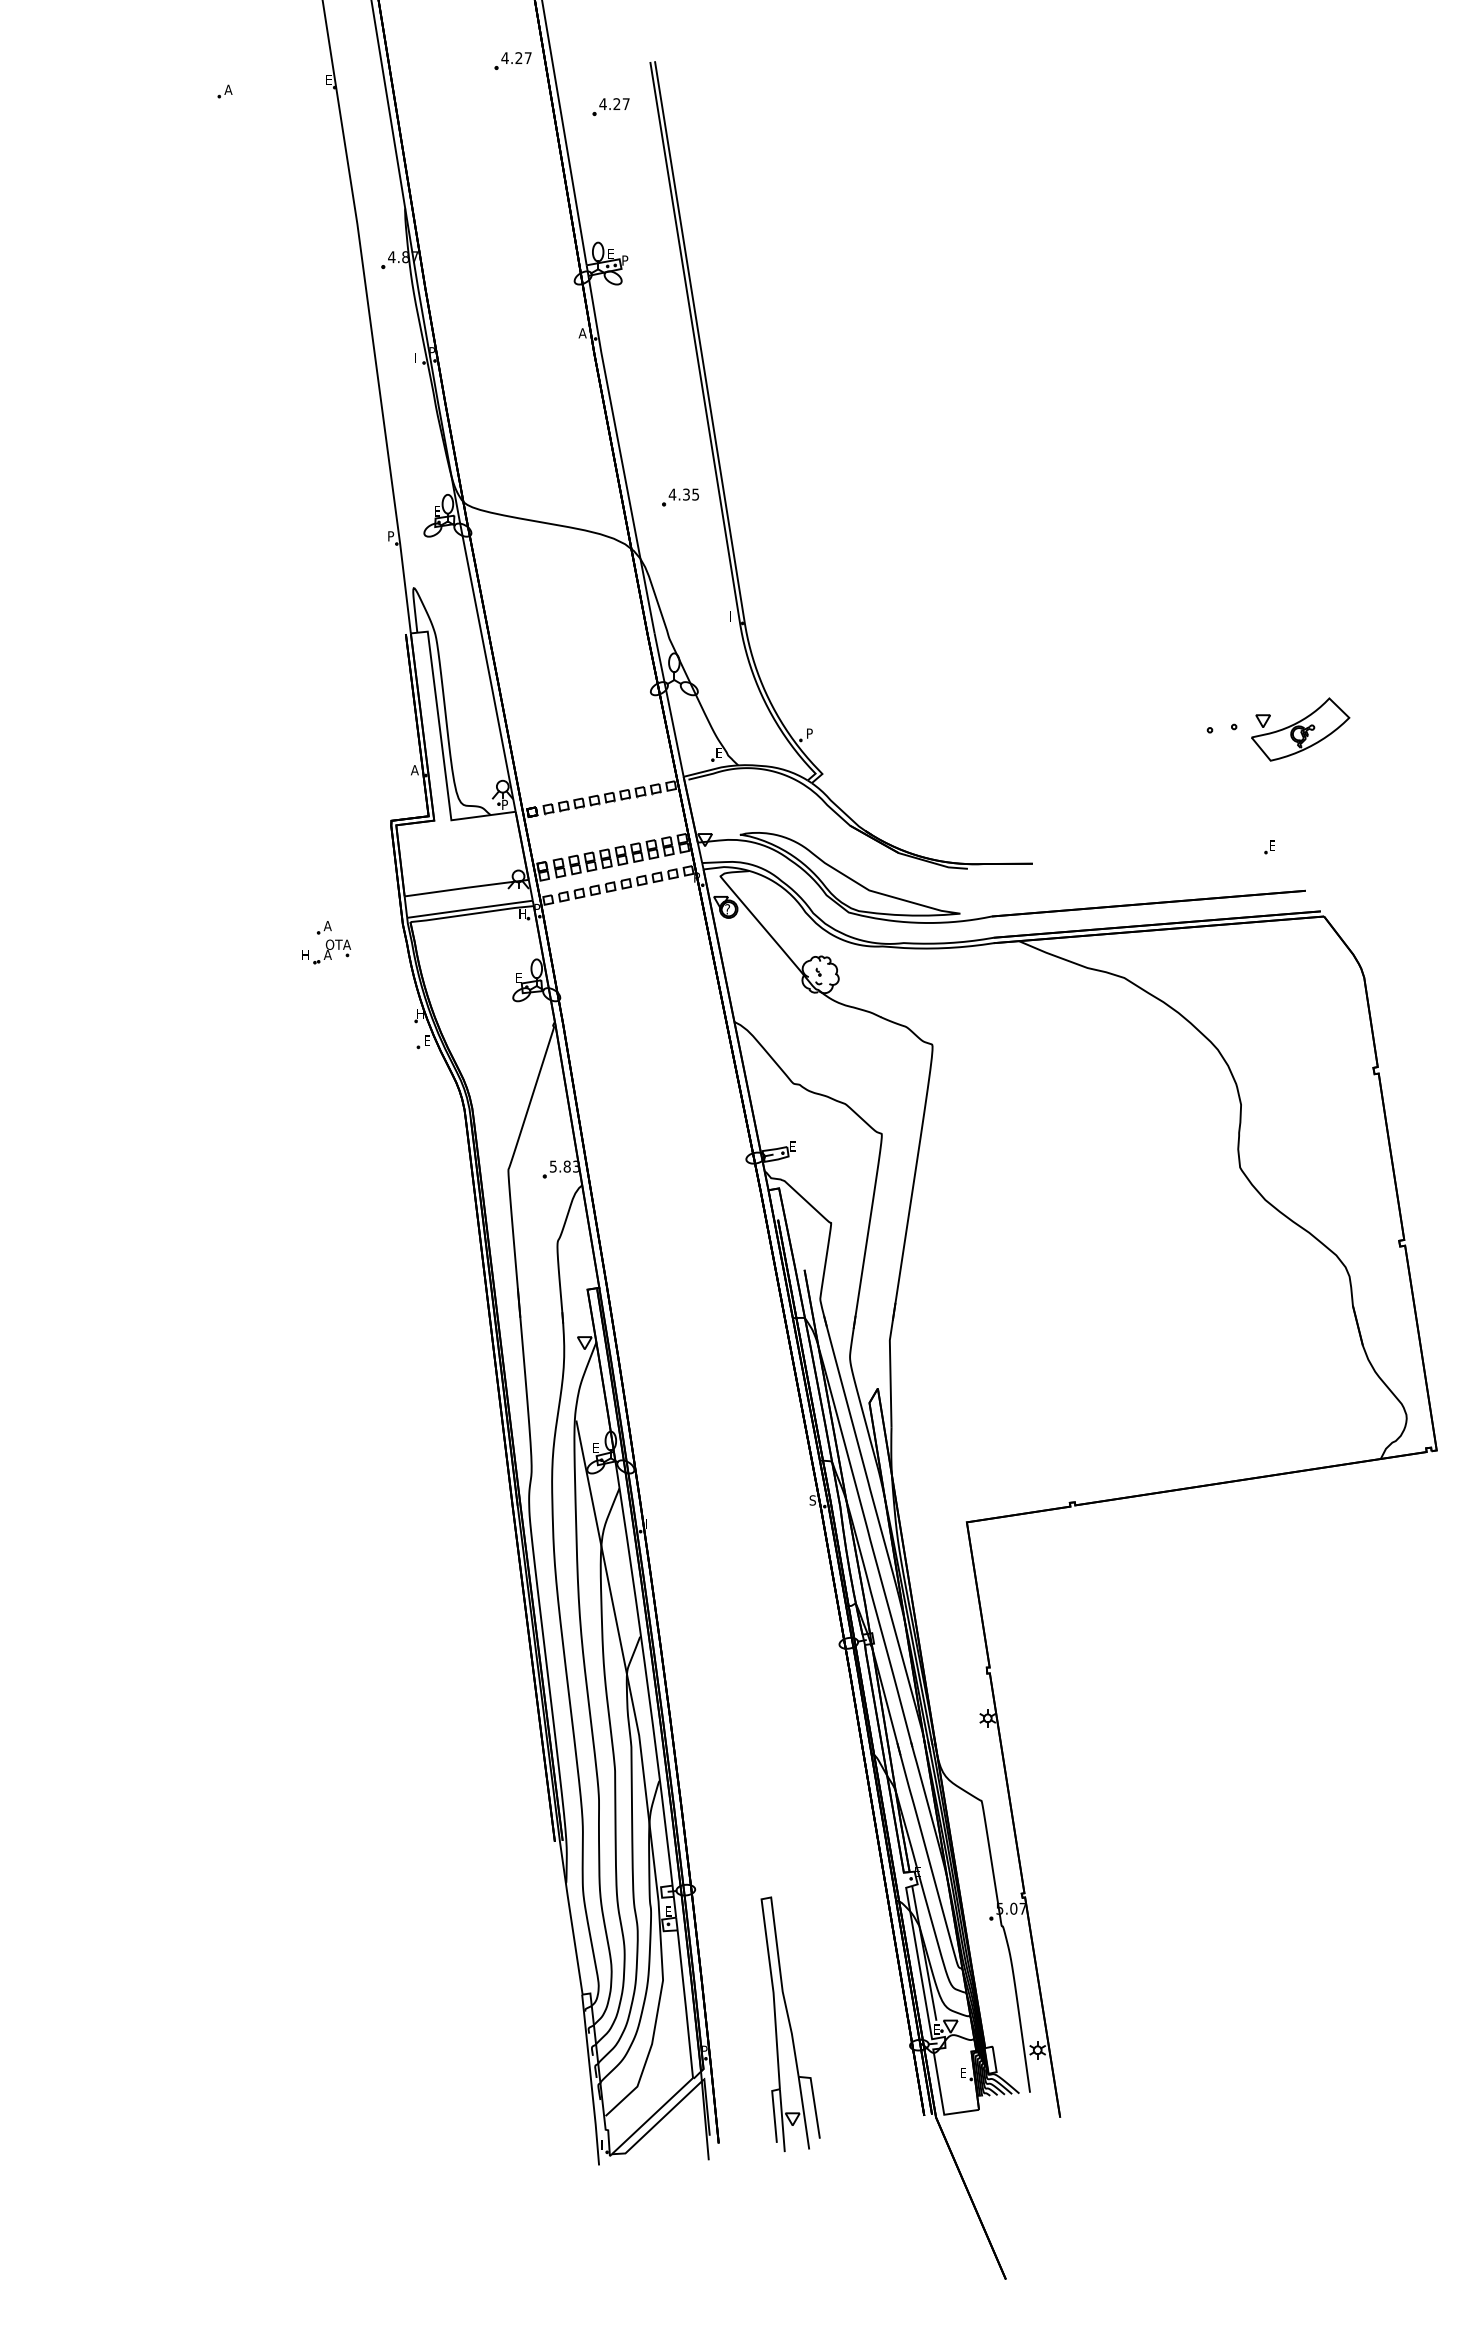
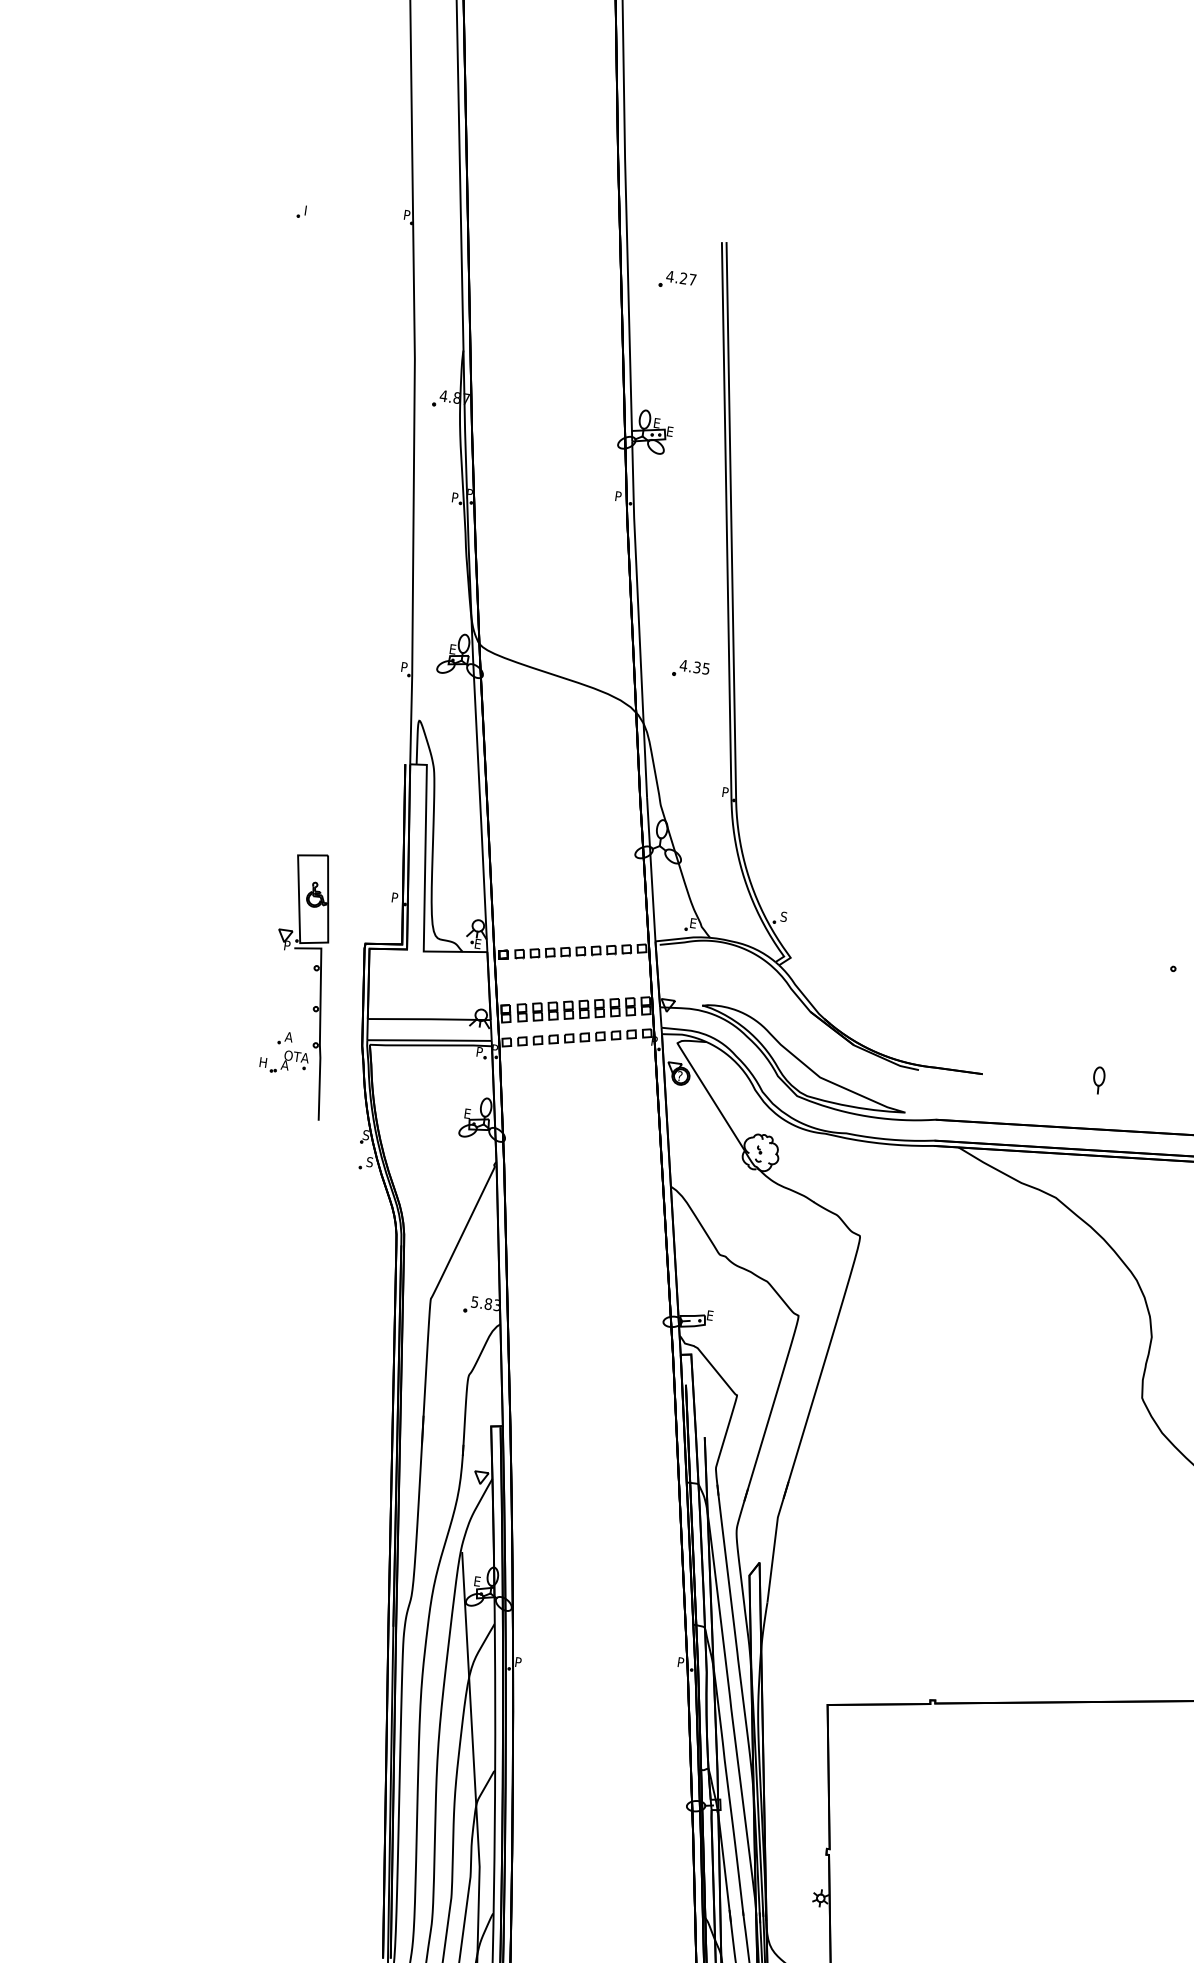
part: (512, 60) -> (588, 221), removed
text: (328, 79) -> (406, 214), E -> P
text: (228, 89) -> (308, 210), A -> I
text: (625, 260) -> (670, 431), P -> E
text: (582, 333) -> (618, 496), A -> P
text: (417, 358) -> (454, 498), I -> P
text: (732, 616) -> (725, 792), I -> P
text: (809, 733) -> (783, 916), P -> S
text: (414, 770) -> (394, 898), A -> P
text: (504, 804) -> (477, 943), P -> E
part: (1150, 853) -> (1098, 1080), added
part: (351, 870) -> (319, 986), added
text: (522, 913) -> (479, 1051), H -> P
text: (419, 1013) -> (366, 1134), H -> S
text: (427, 1040) -> (370, 1162), E -> S
text: (812, 1500) -> (680, 1662), S -> P
text: (648, 1523) -> (518, 1662), I -> P

